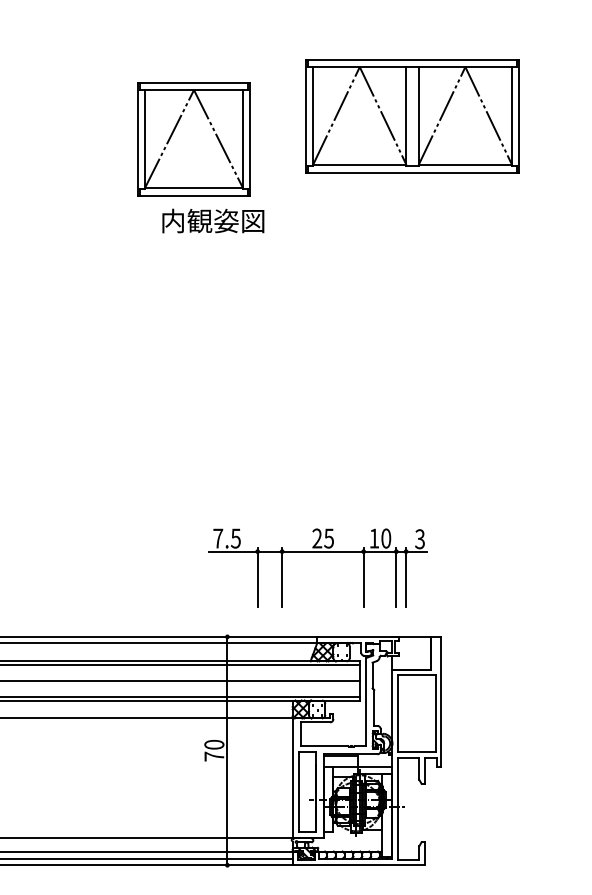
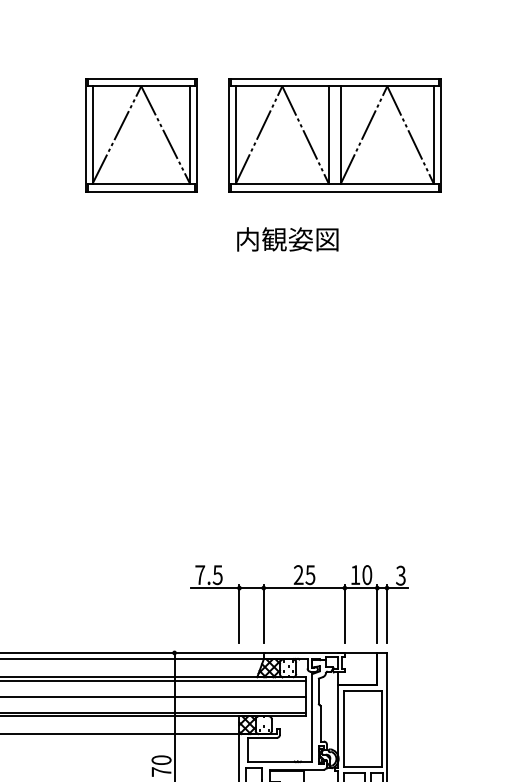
part: (412, 116) -> (334, 135), moved
part: (193, 139) -> (140, 135), moved
text: (213, 220) -> (287, 238), moved
part: (317, 552) -> (298, 588), moved

